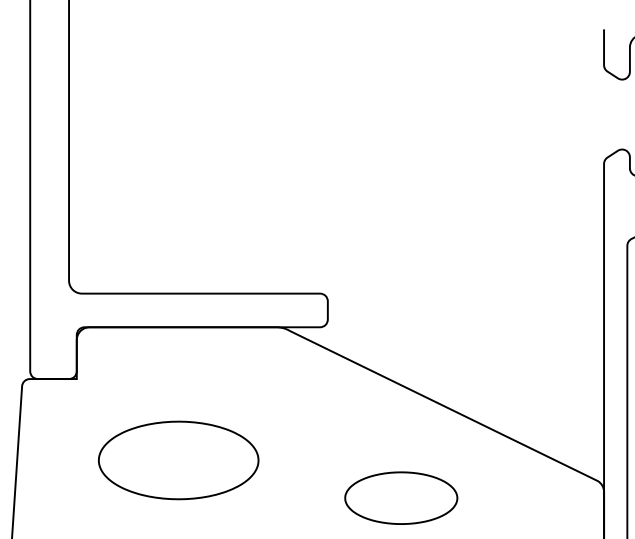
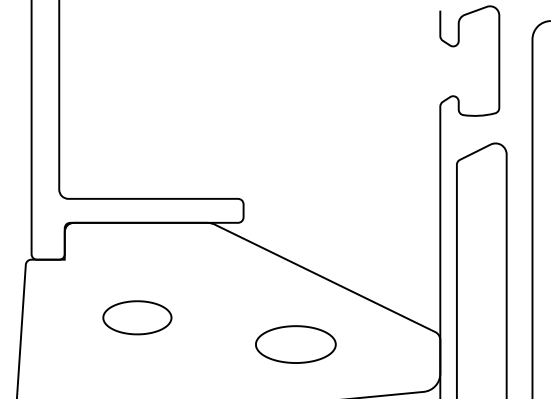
part: (178, 460) -> (137, 317), size x0.6

